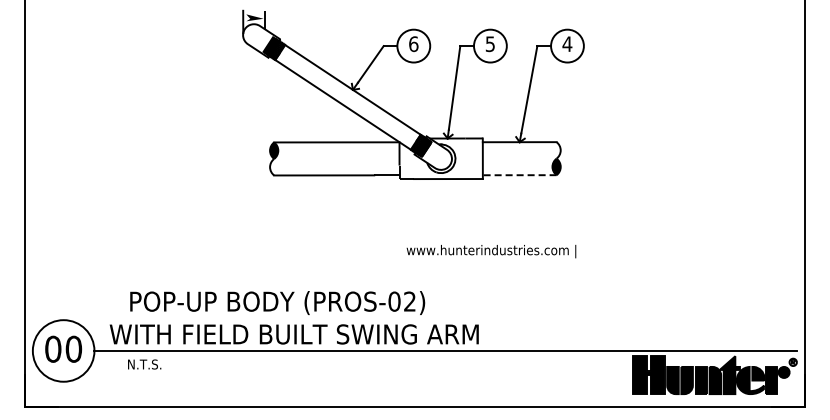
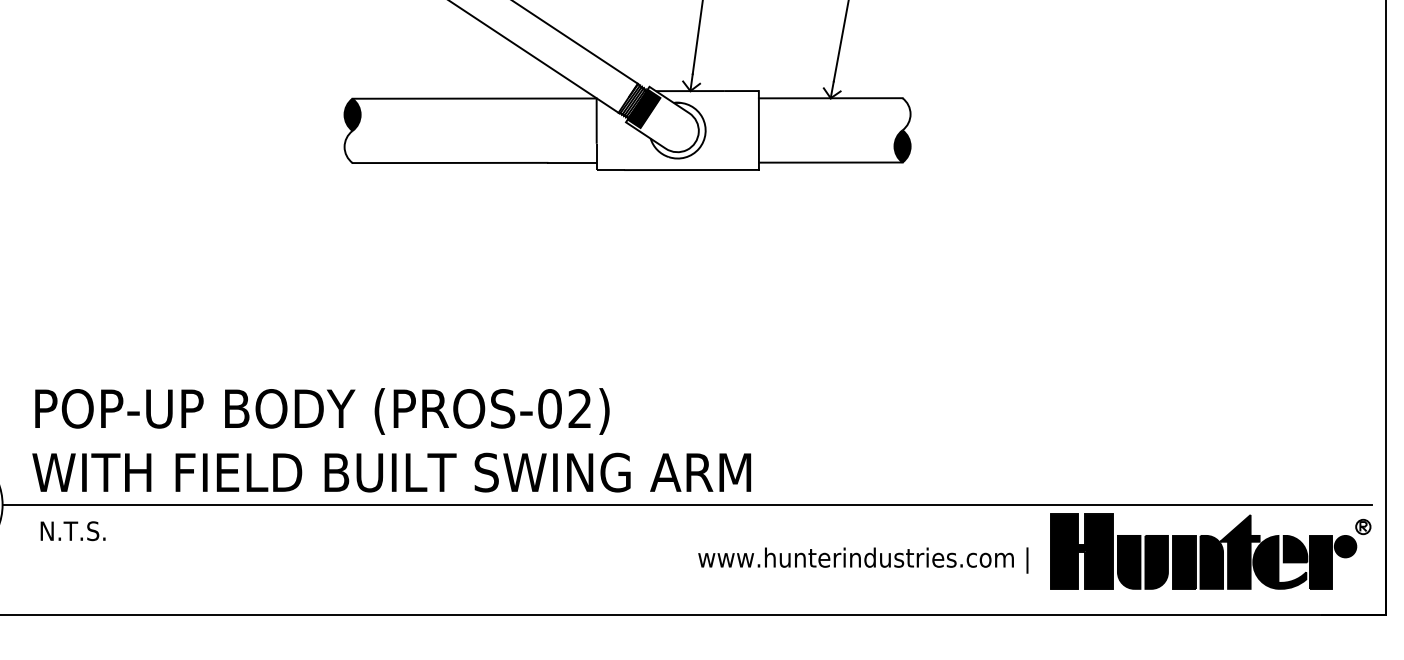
line: (519, 175) -> (830, 163), dashed -> solid
text: (491, 251) -> (863, 560), moved
text: (277, 302) -> (322, 410), moved
text: (144, 364) -> (72, 531), moved

